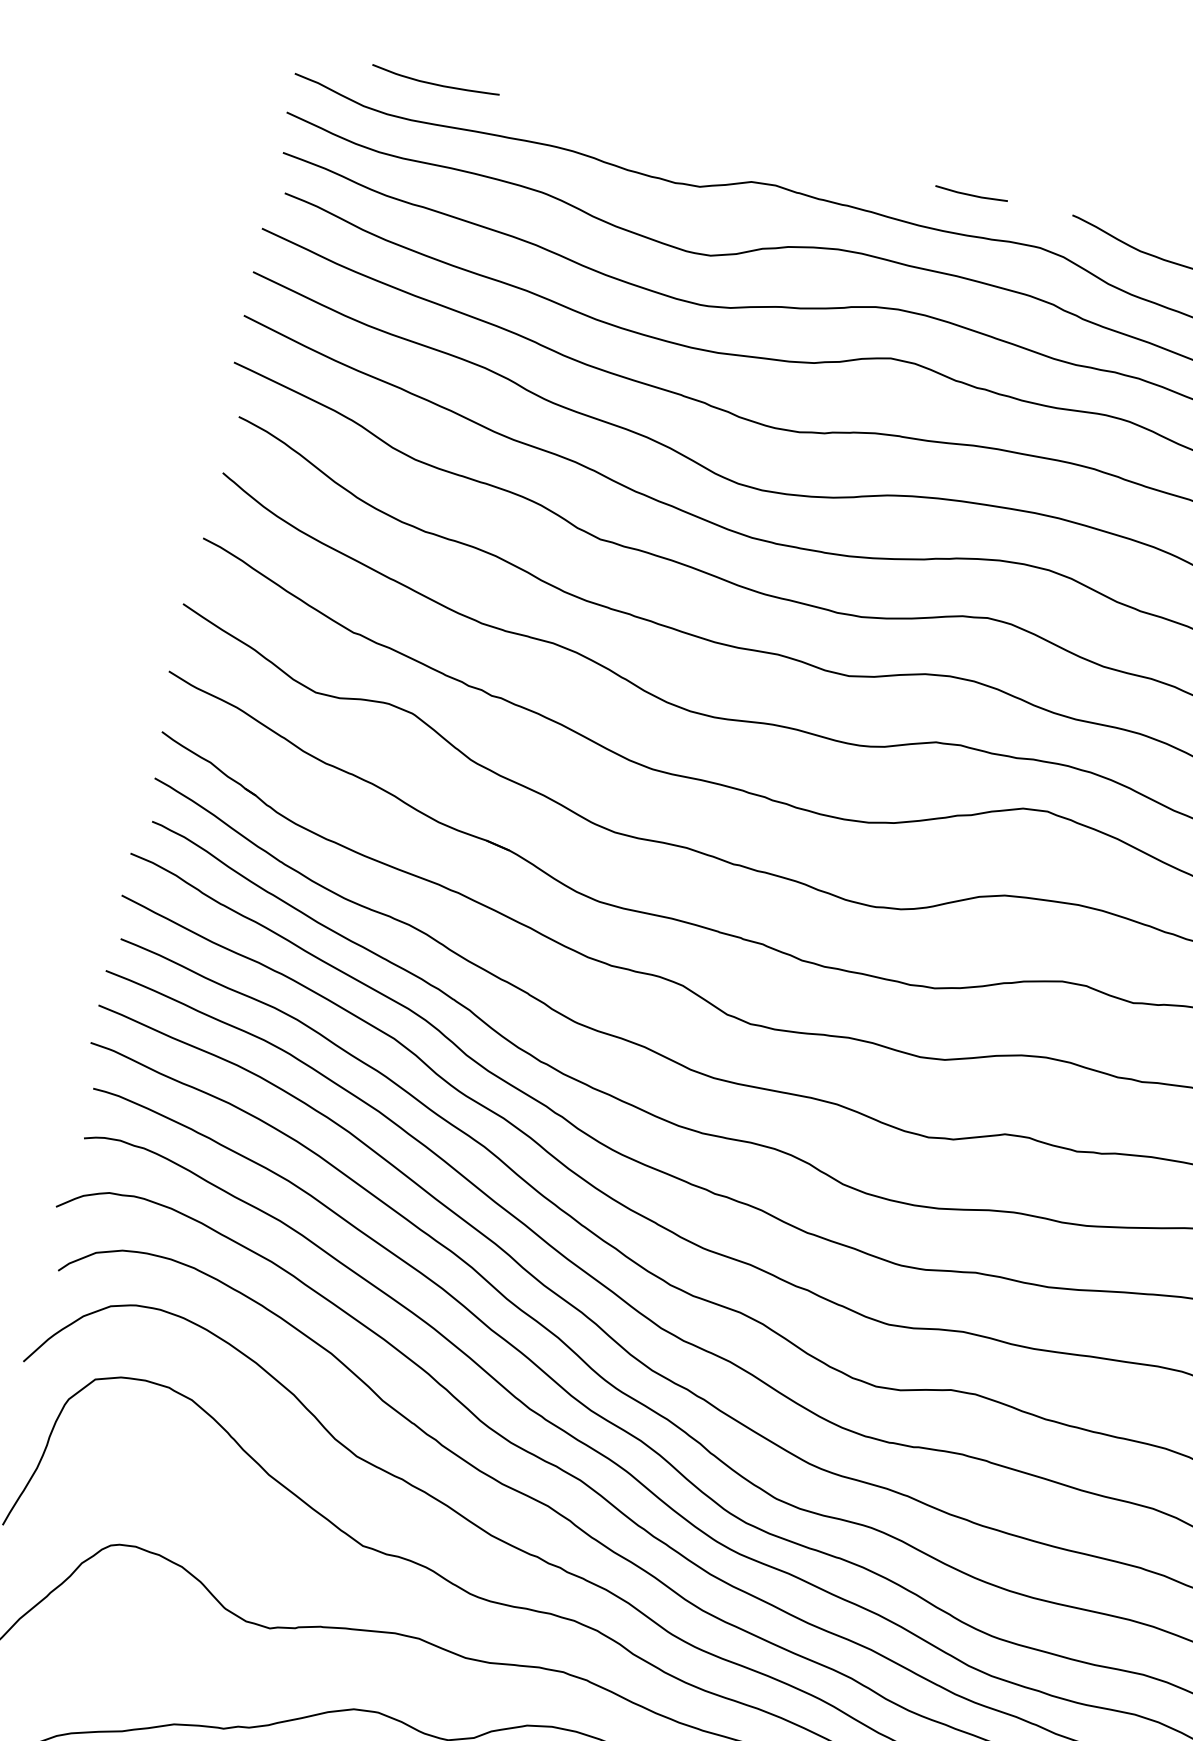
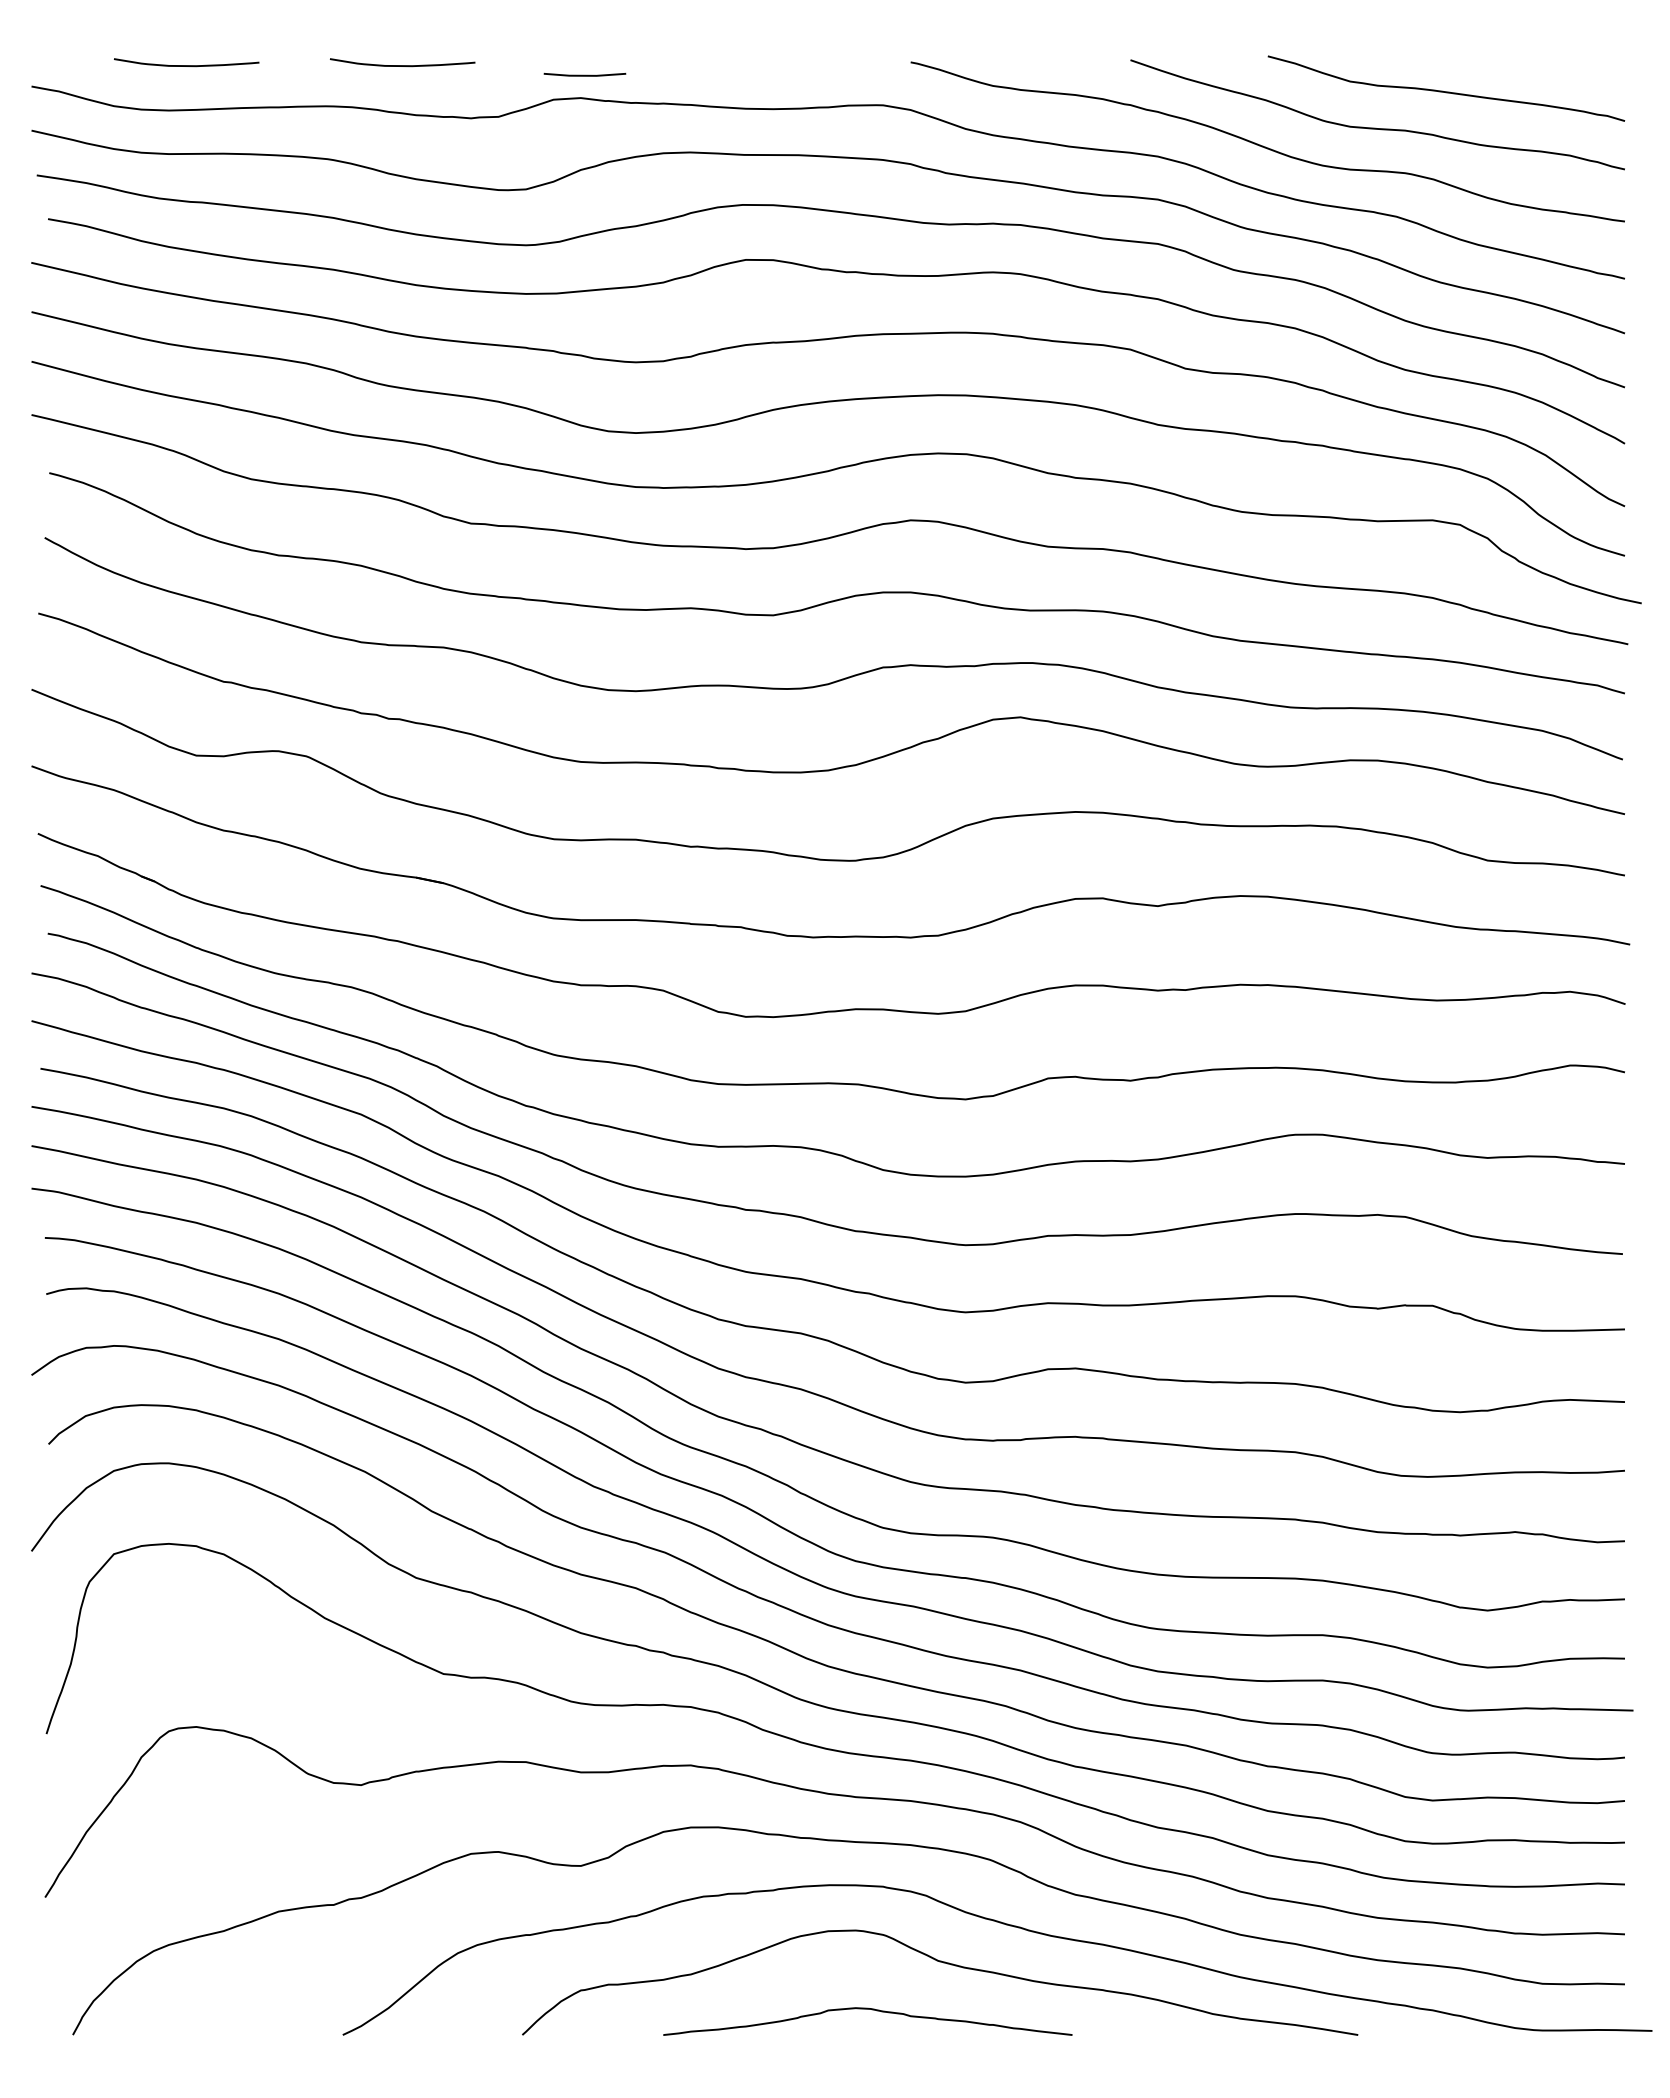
curve: (624, 123) -> (402, 65), added
line: (971, 194) -> (584, 74), moved

